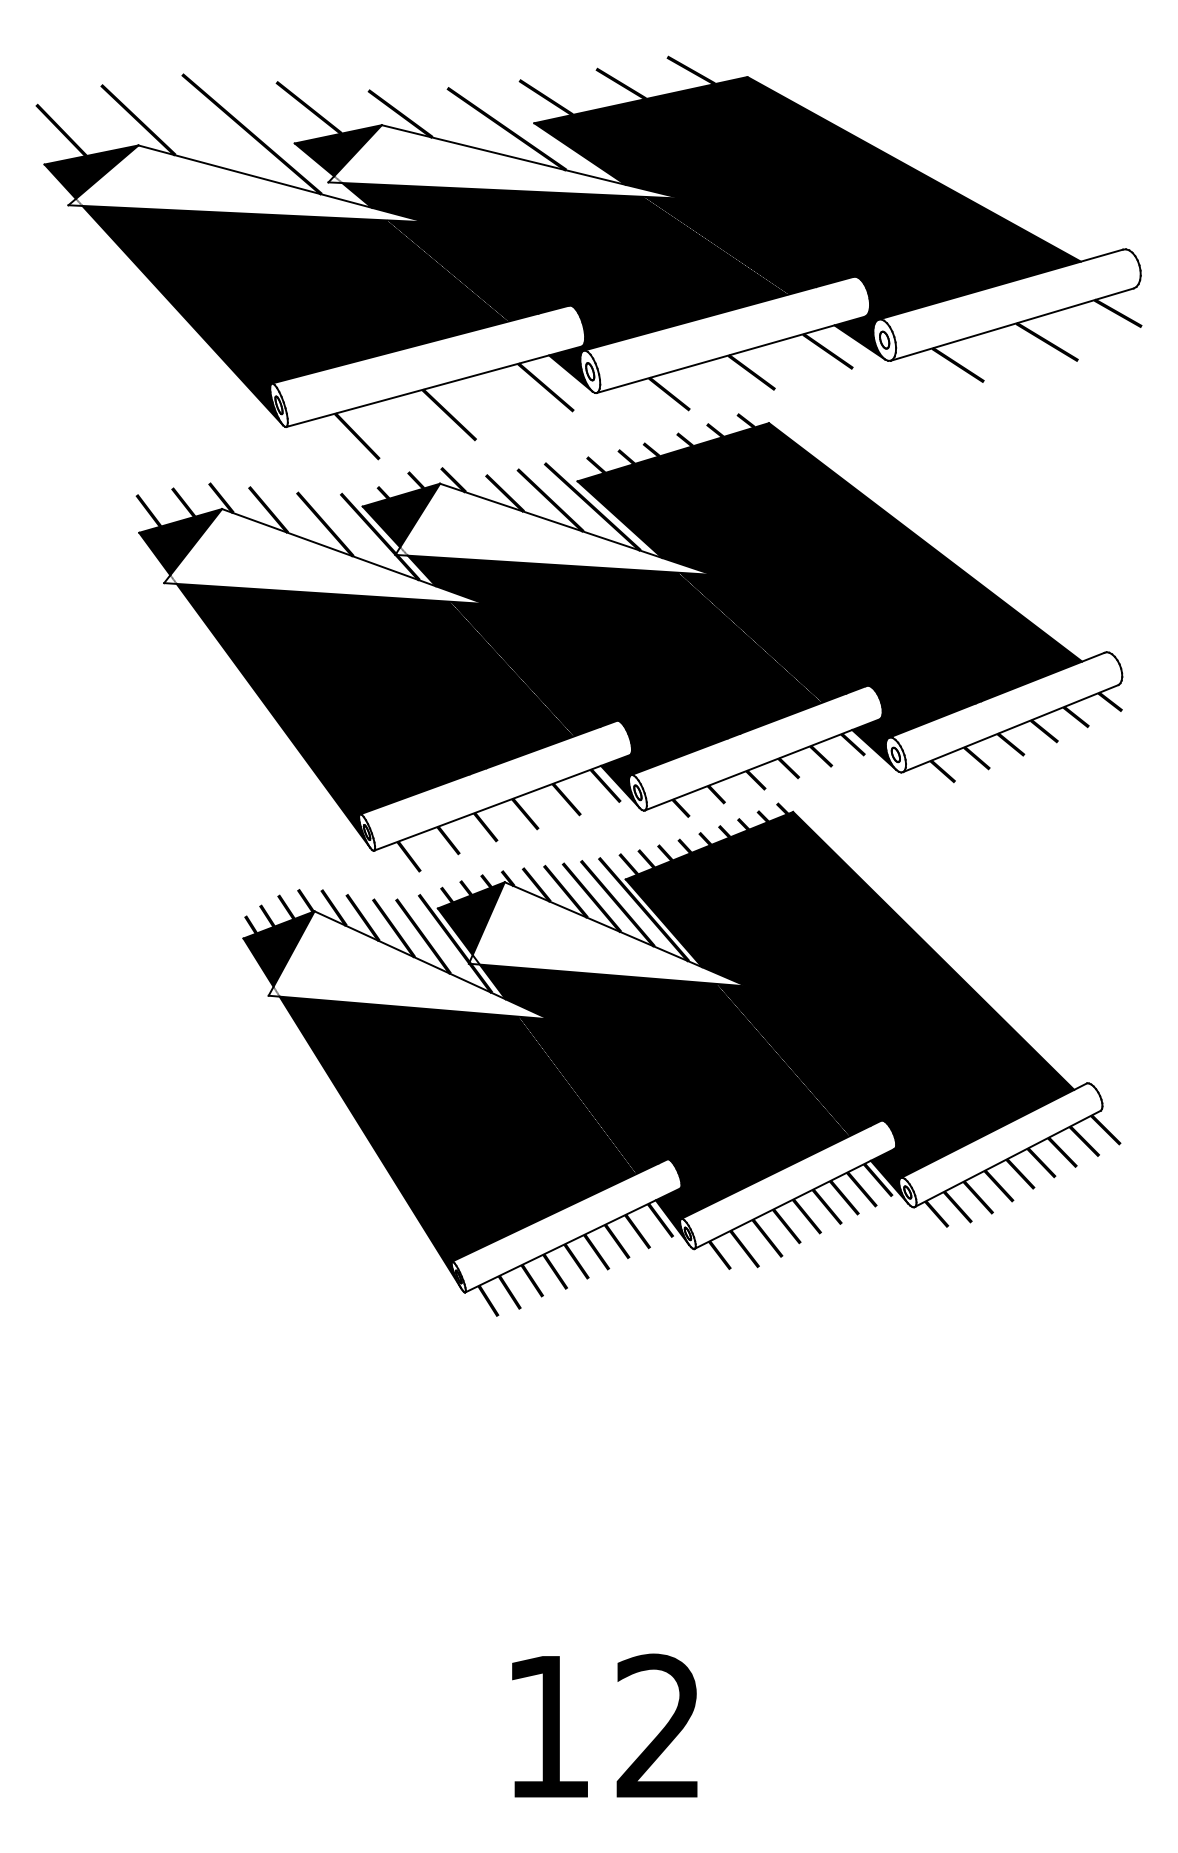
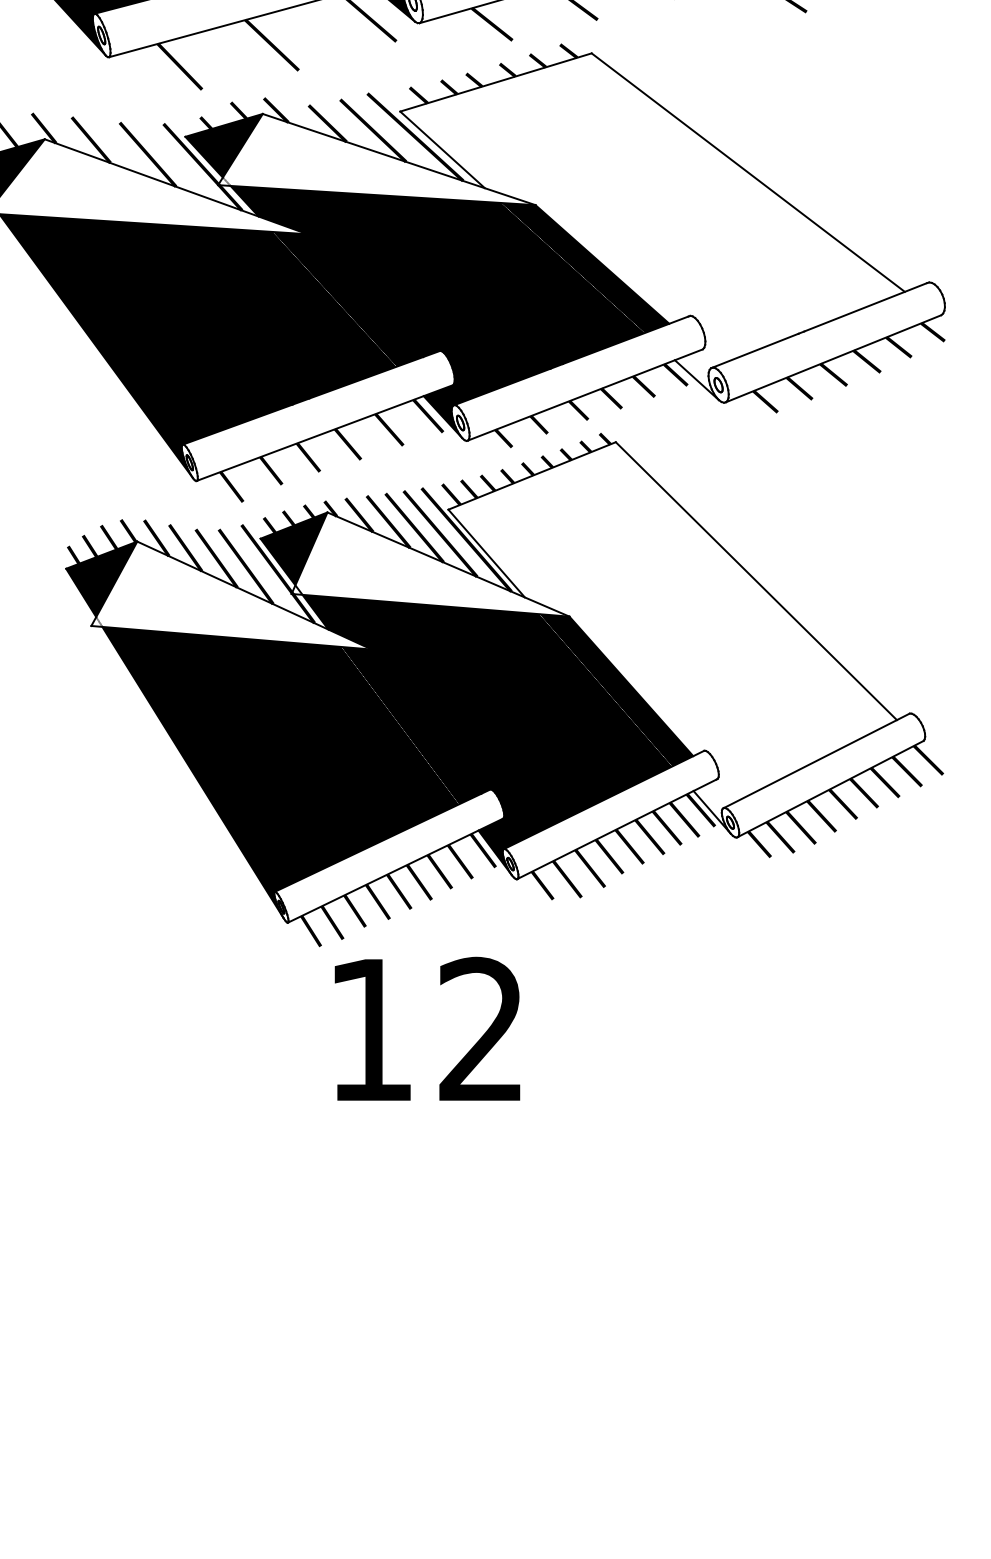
fill: (829, 596) -> (652, 226), removed
fill: (849, 1007) -> (672, 637), removed
text: (604, 1725) -> (427, 1028), moved

